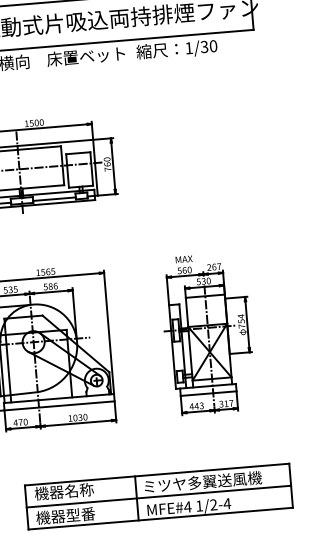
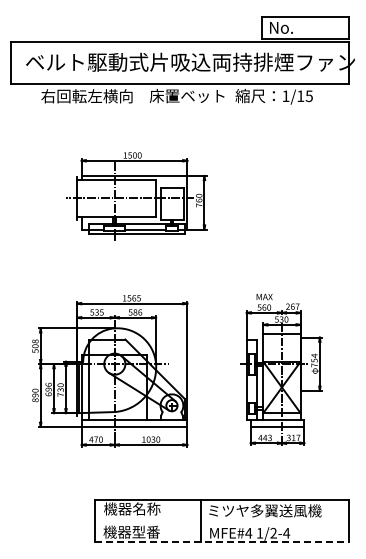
text: (208, 46) -> (304, 96), 1/30 -> 1/15
line: (158, 497) -> (221, 521), removed
line: (161, 518) -> (222, 542), solid -> dashed

